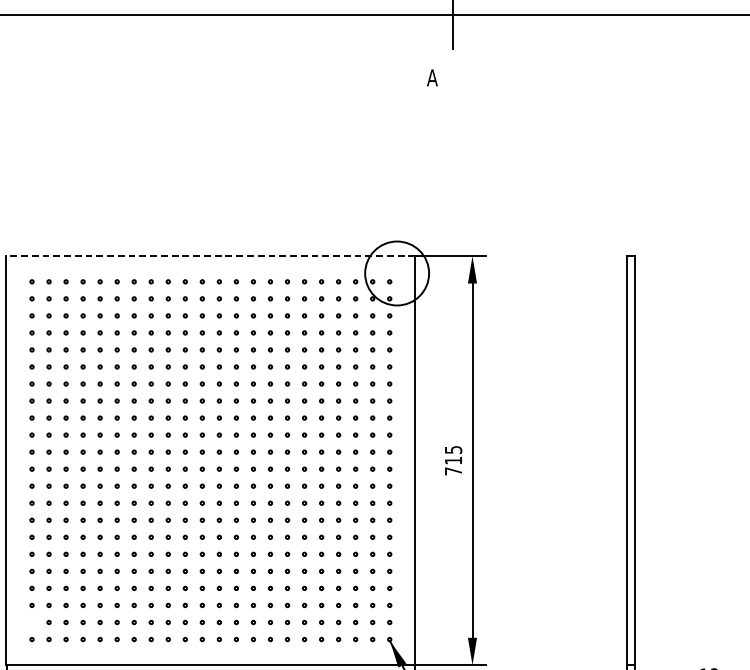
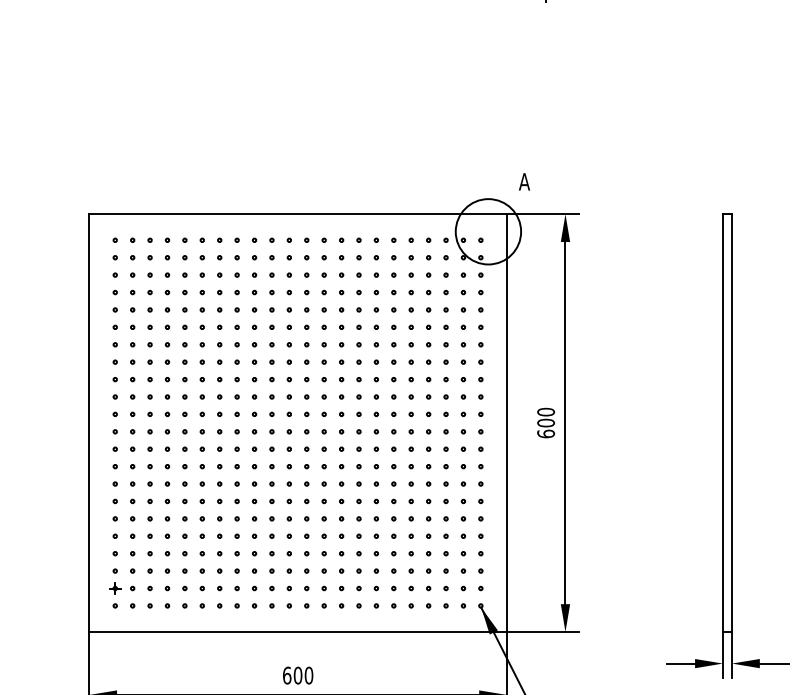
text: (432, 77) -> (524, 181), moved
line: (211, 256) -> (298, 214), dashed -> solid
text: (453, 460) -> (546, 422), 715 -> 600
part: (32, 622) -> (115, 588), added

